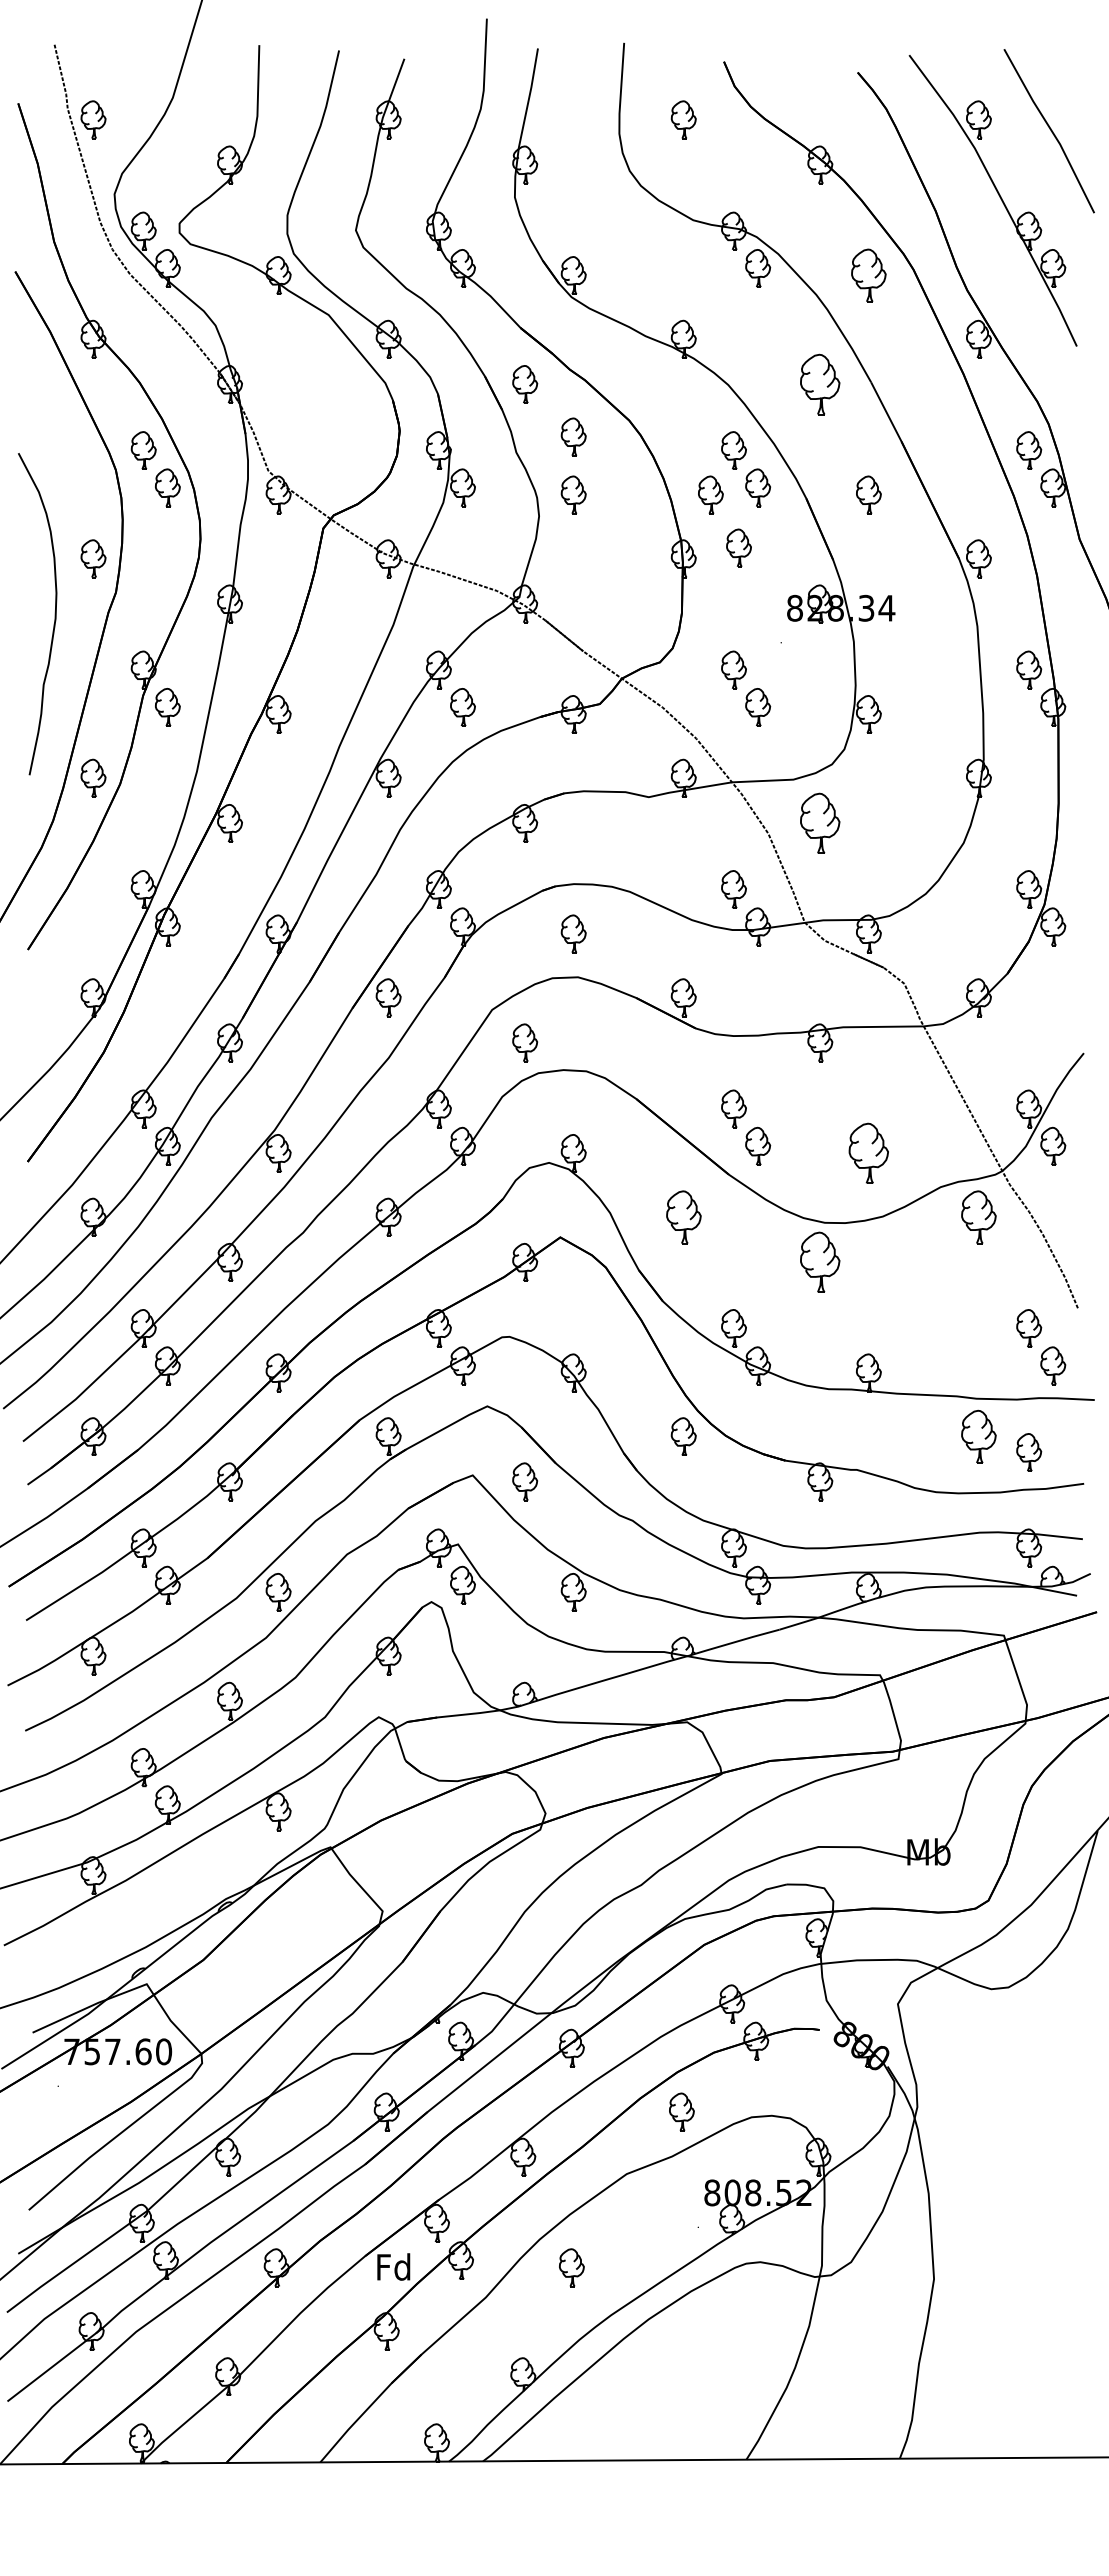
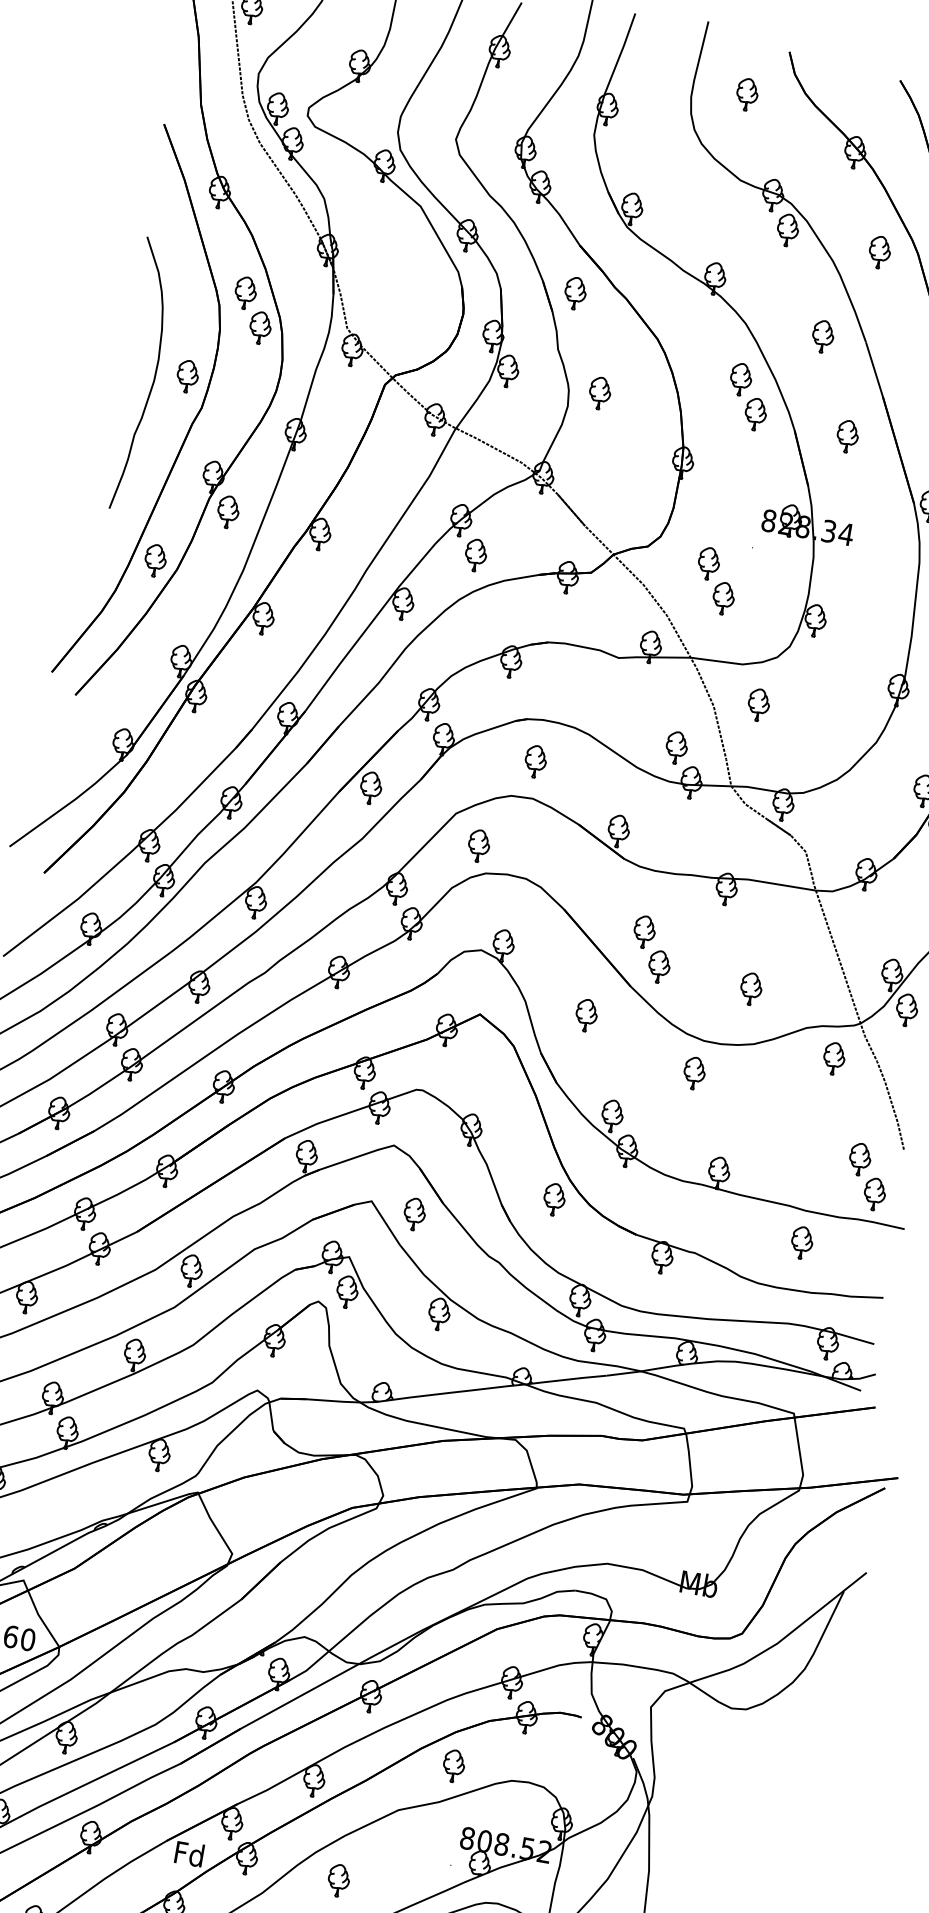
part: (868, 275) -> (879, 252), size x0.71
part: (820, 384) -> (823, 336), size x0.62
part: (573, 436) -> (608, 344), removed
part: (710, 494) -> (714, 413), removed
part: (738, 547) -> (730, 461), removed
curve: (54, 614) -> (153, 377), moved
part: (820, 823) -> (758, 705), size x0.62
part: (868, 1153) -> (750, 989), size x0.62
part: (683, 1216) -> (586, 1014), size x0.71
part: (978, 1216) -> (833, 1058), size x0.71
part: (820, 1262) -> (694, 1073), size x0.62
part: (978, 1436) -> (801, 1242), size x0.71
part: (1029, 1452) -> (842, 1263), removed

